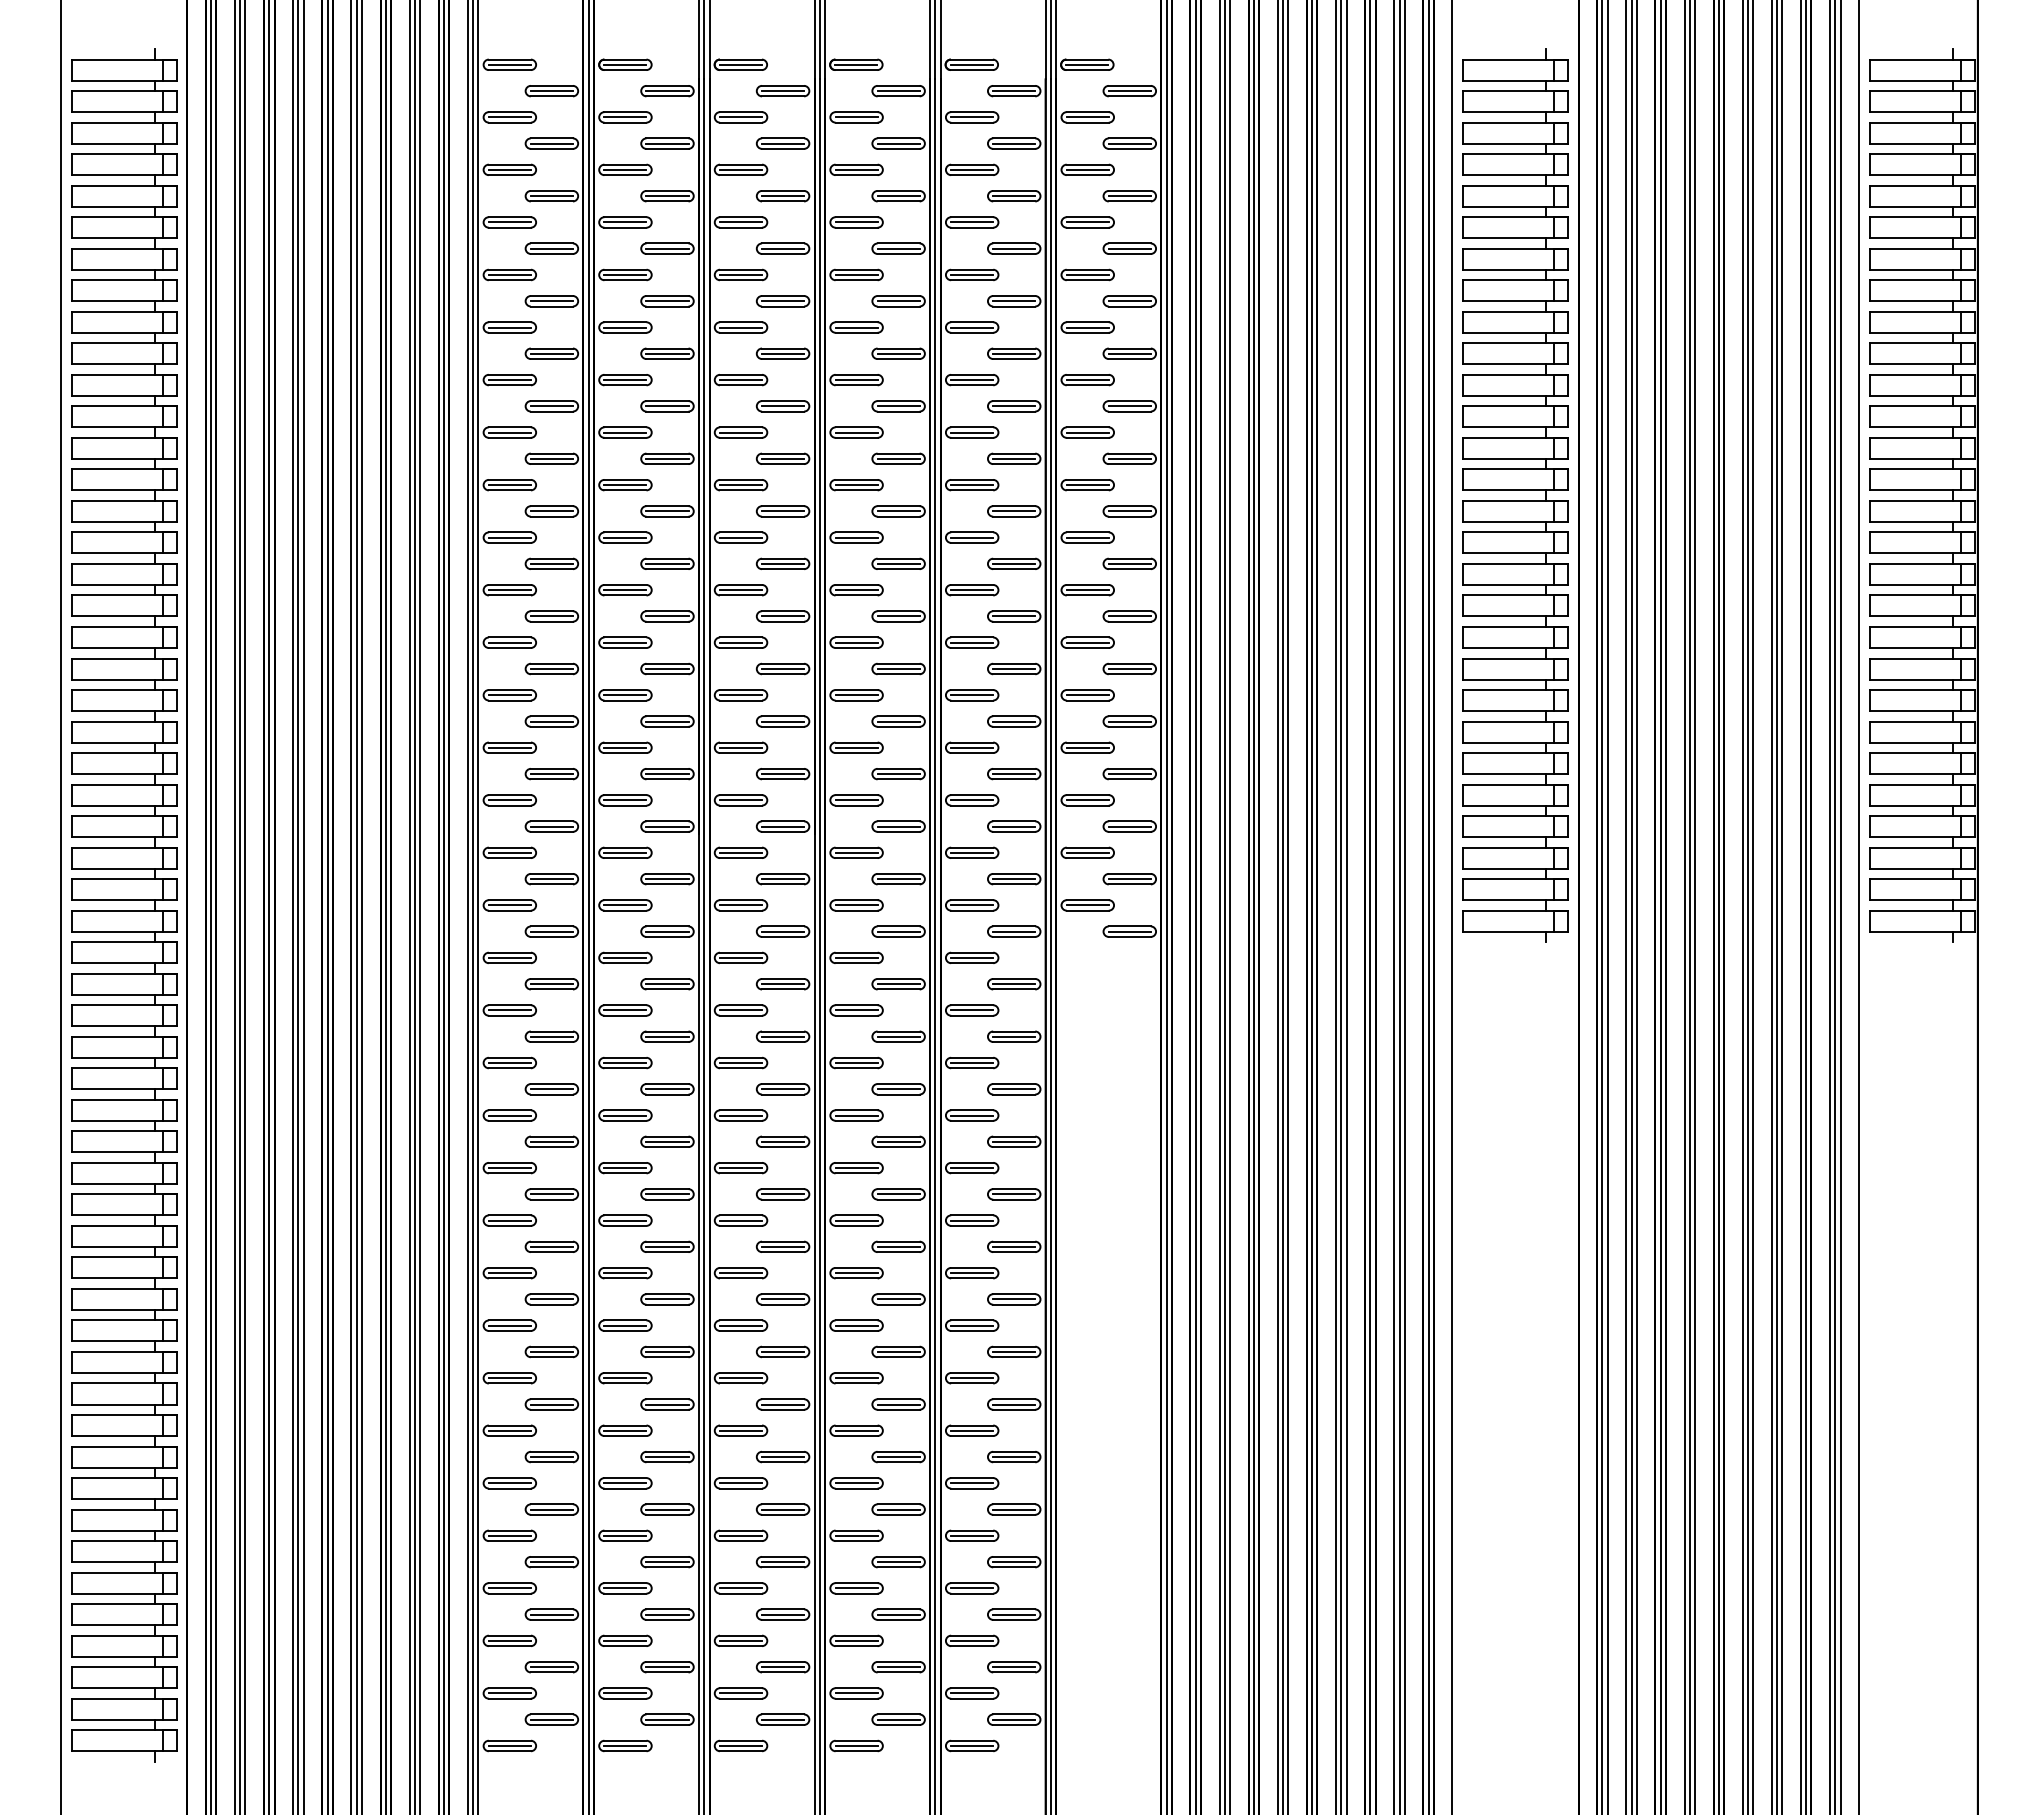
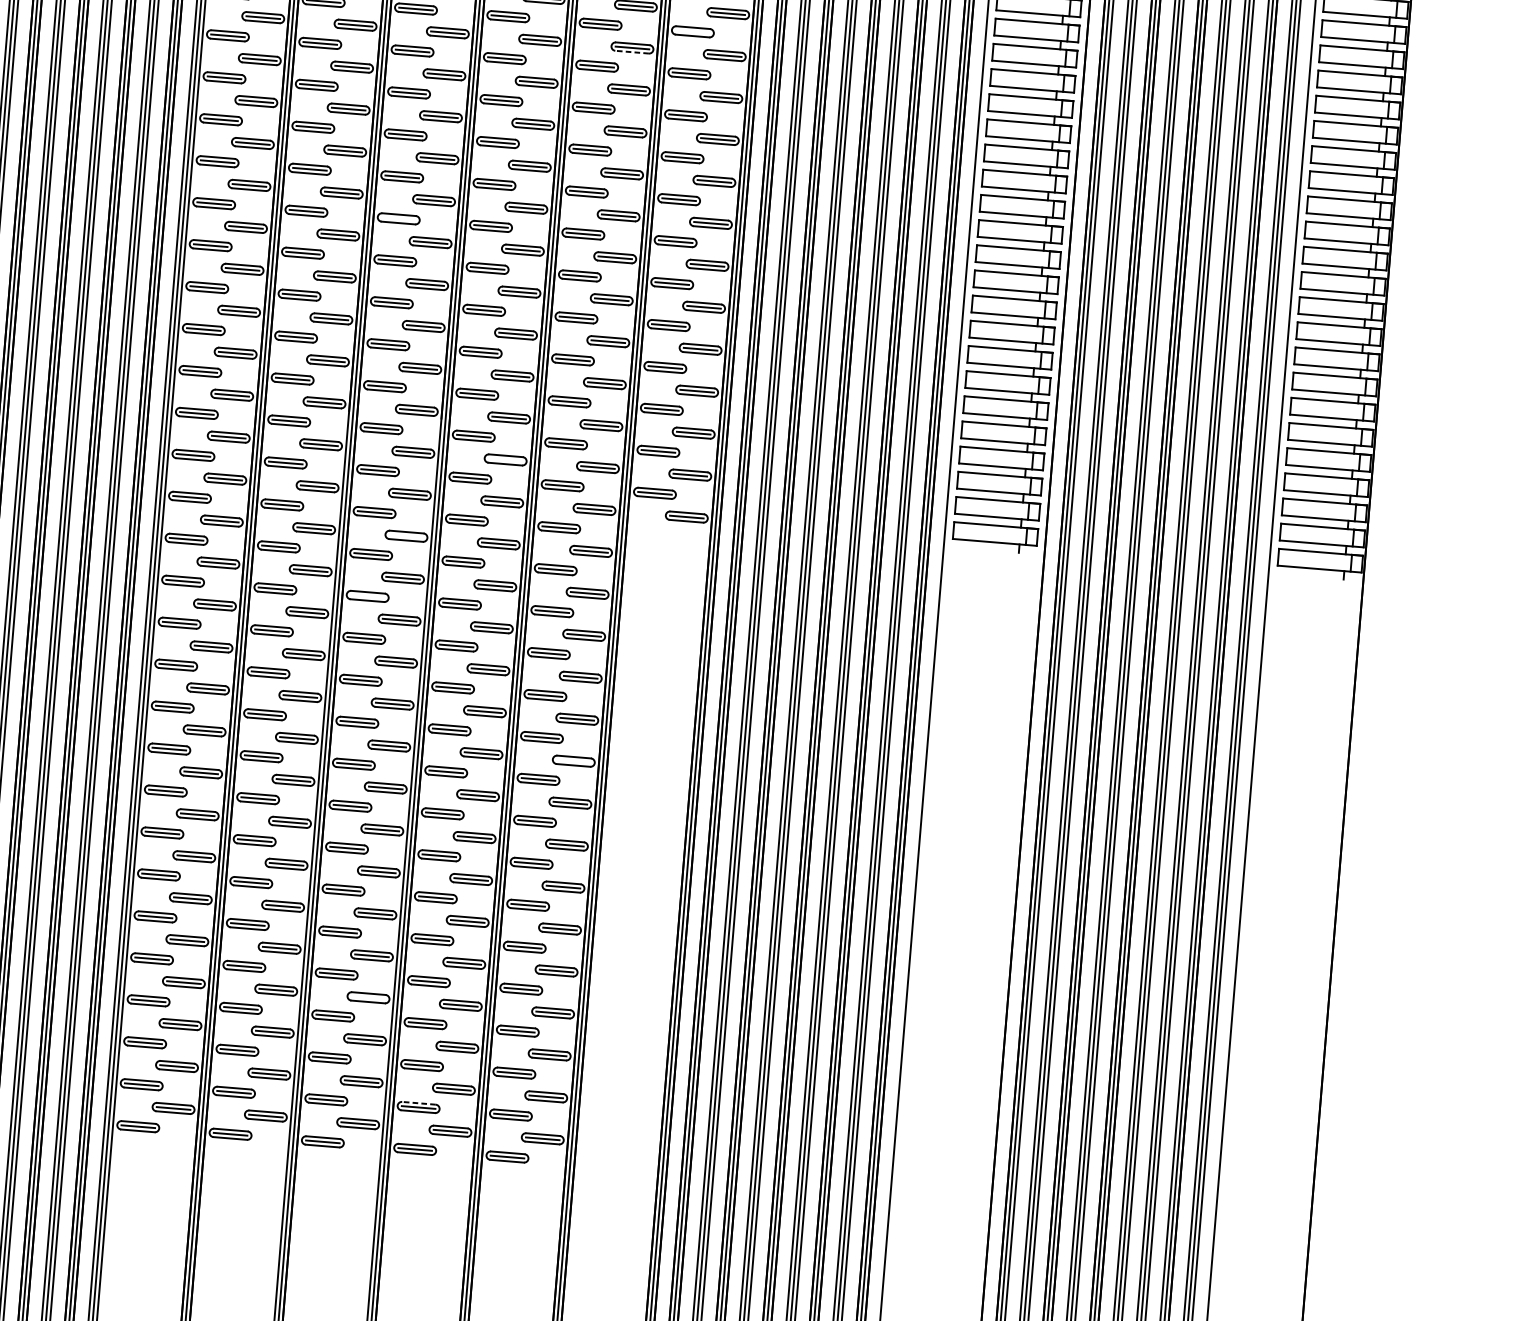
line: (1087, 327) -> (692, 31), removed
line: (1013, 359) -> (631, 52), solid -> dashed
line: (741, 590) -> (399, 219), removed
line: (898, 879) -> (505, 460), removed
line: (783, 984) -> (406, 536), removed
line: (741, 1063) -> (368, 596), removed
line: (1014, 1246) -> (574, 760), removed
line: (783, 1562) -> (368, 998), removed
line: (856, 1688) -> (418, 1103), solid -> dashed

